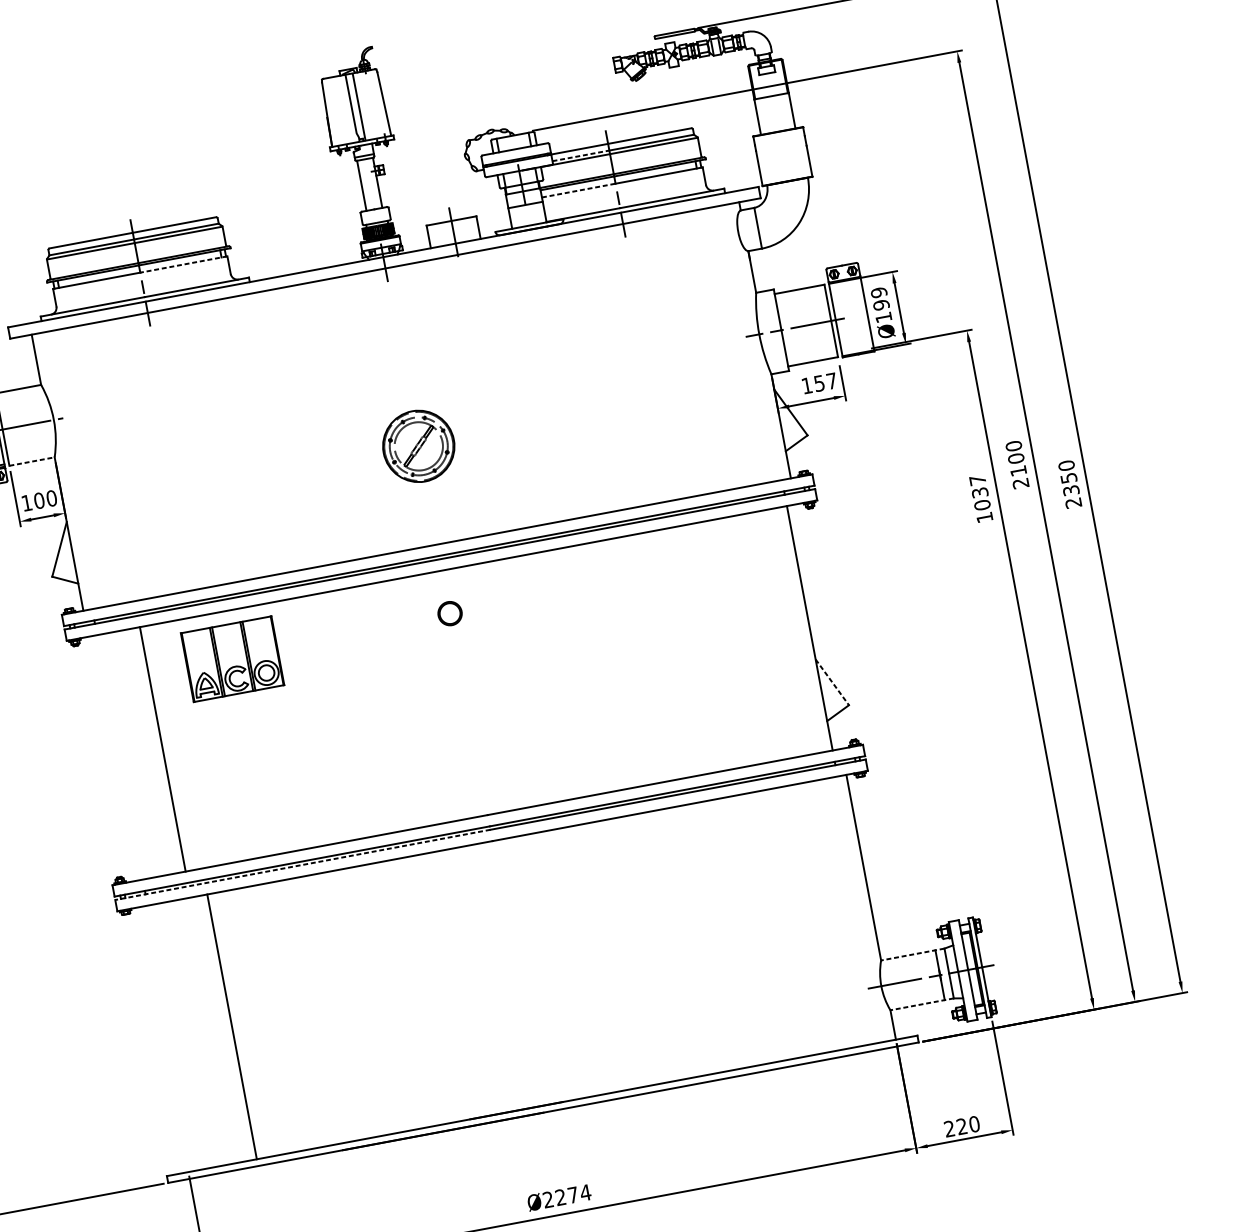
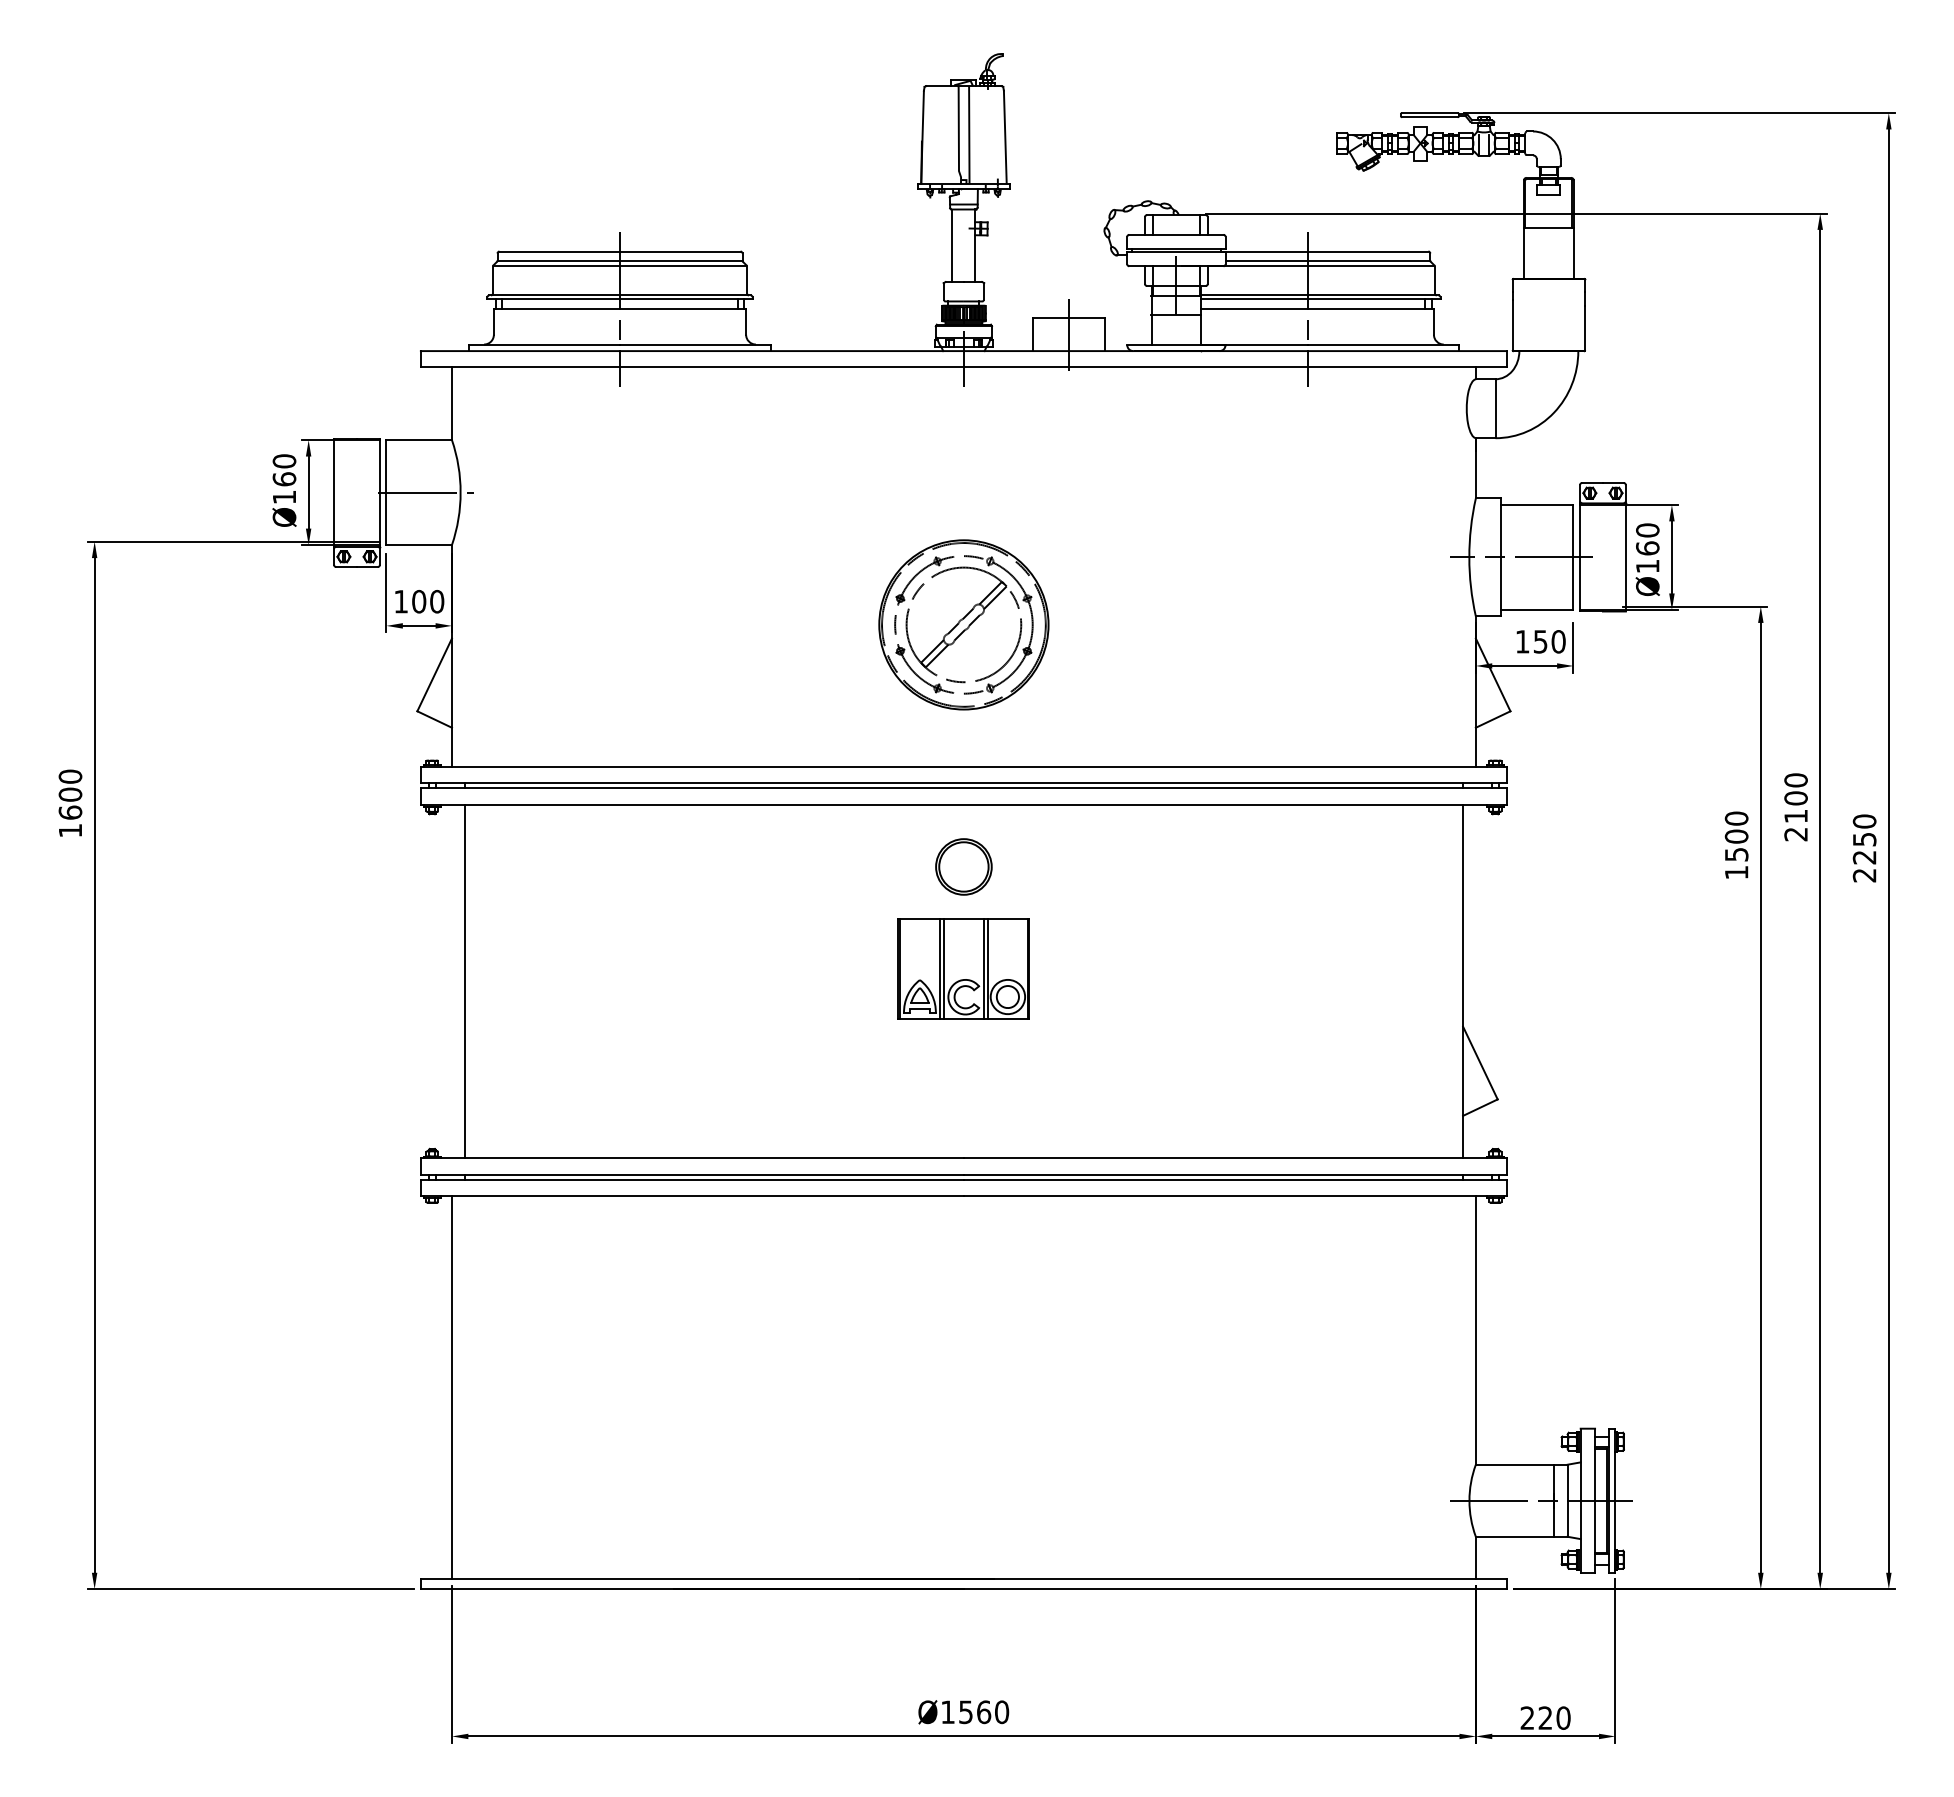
line: (581, 155) -> (1267, 261), dashed -> solid
line: (579, 190) -> (1255, 309), dashed -> solid
line: (183, 264) -> (682, 309), dashed -> solid
text: (880, 298) -> (1647, 539), Ø199 -> Ø160
text: (831, 380) -> (1558, 641), 157 -> 150
part: (418, 446) -> (963, 624), size x1.67
line: (32, 461) -> (419, 545), dashed -> solid
text: (1071, 490) -> (1864, 857), 2350 -> 2250
text: (979, 492) -> (1736, 836), 1037 -> 1500
part: (449, 613) -> (963, 866), size x1.67
part: (232, 659) -> (963, 968), moved
line: (832, 682) -> (1480, 1063), dashed -> solid
line: (162, 749) -> (464, 981), moved
line: (302, 864) -> (692, 1179), dashed -> solid
line: (912, 954) -> (1521, 1464), dashed -> solid
line: (921, 1004) -> (1521, 1536), dashed -> solid
line: (231, 1026) -> (451, 1387), moved
text: (567, 1196) -> (975, 1712), Ø2274 -> Ø1560

